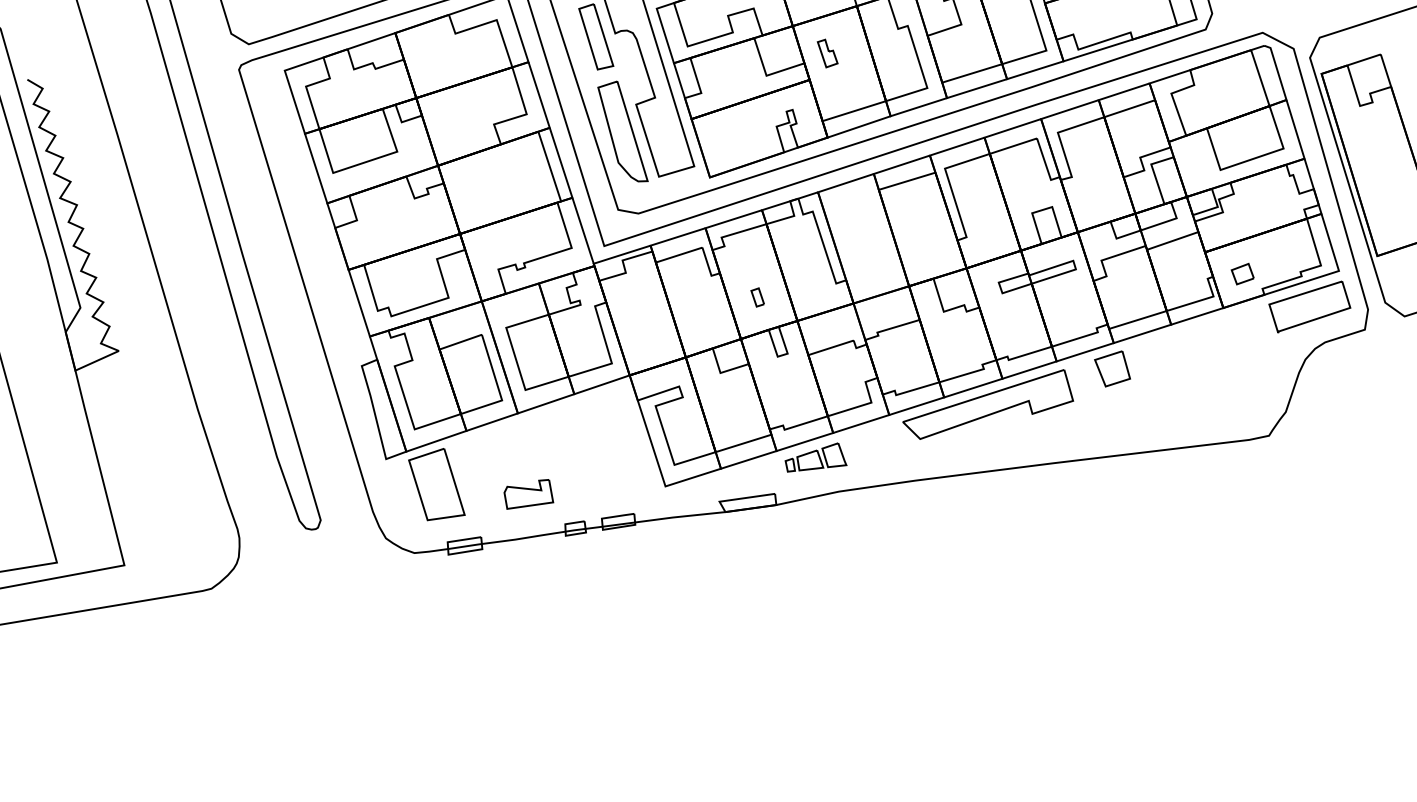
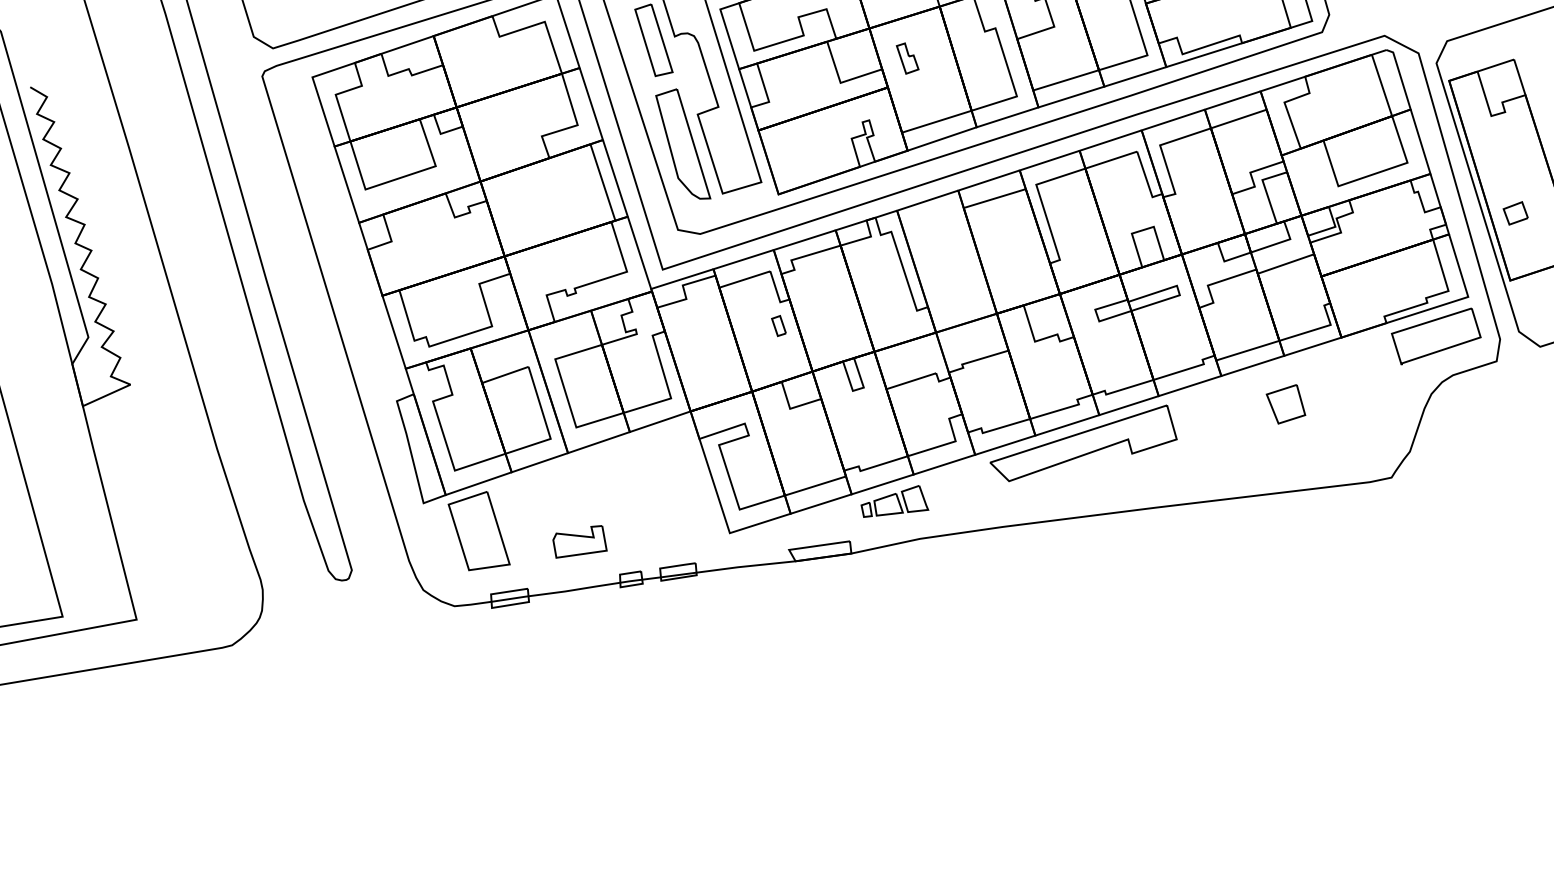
part: (1242, 274) -> (1515, 213), moved
part: (757, 297) -> (778, 326), moved
part: (1112, 369) -> (1285, 404), moved

